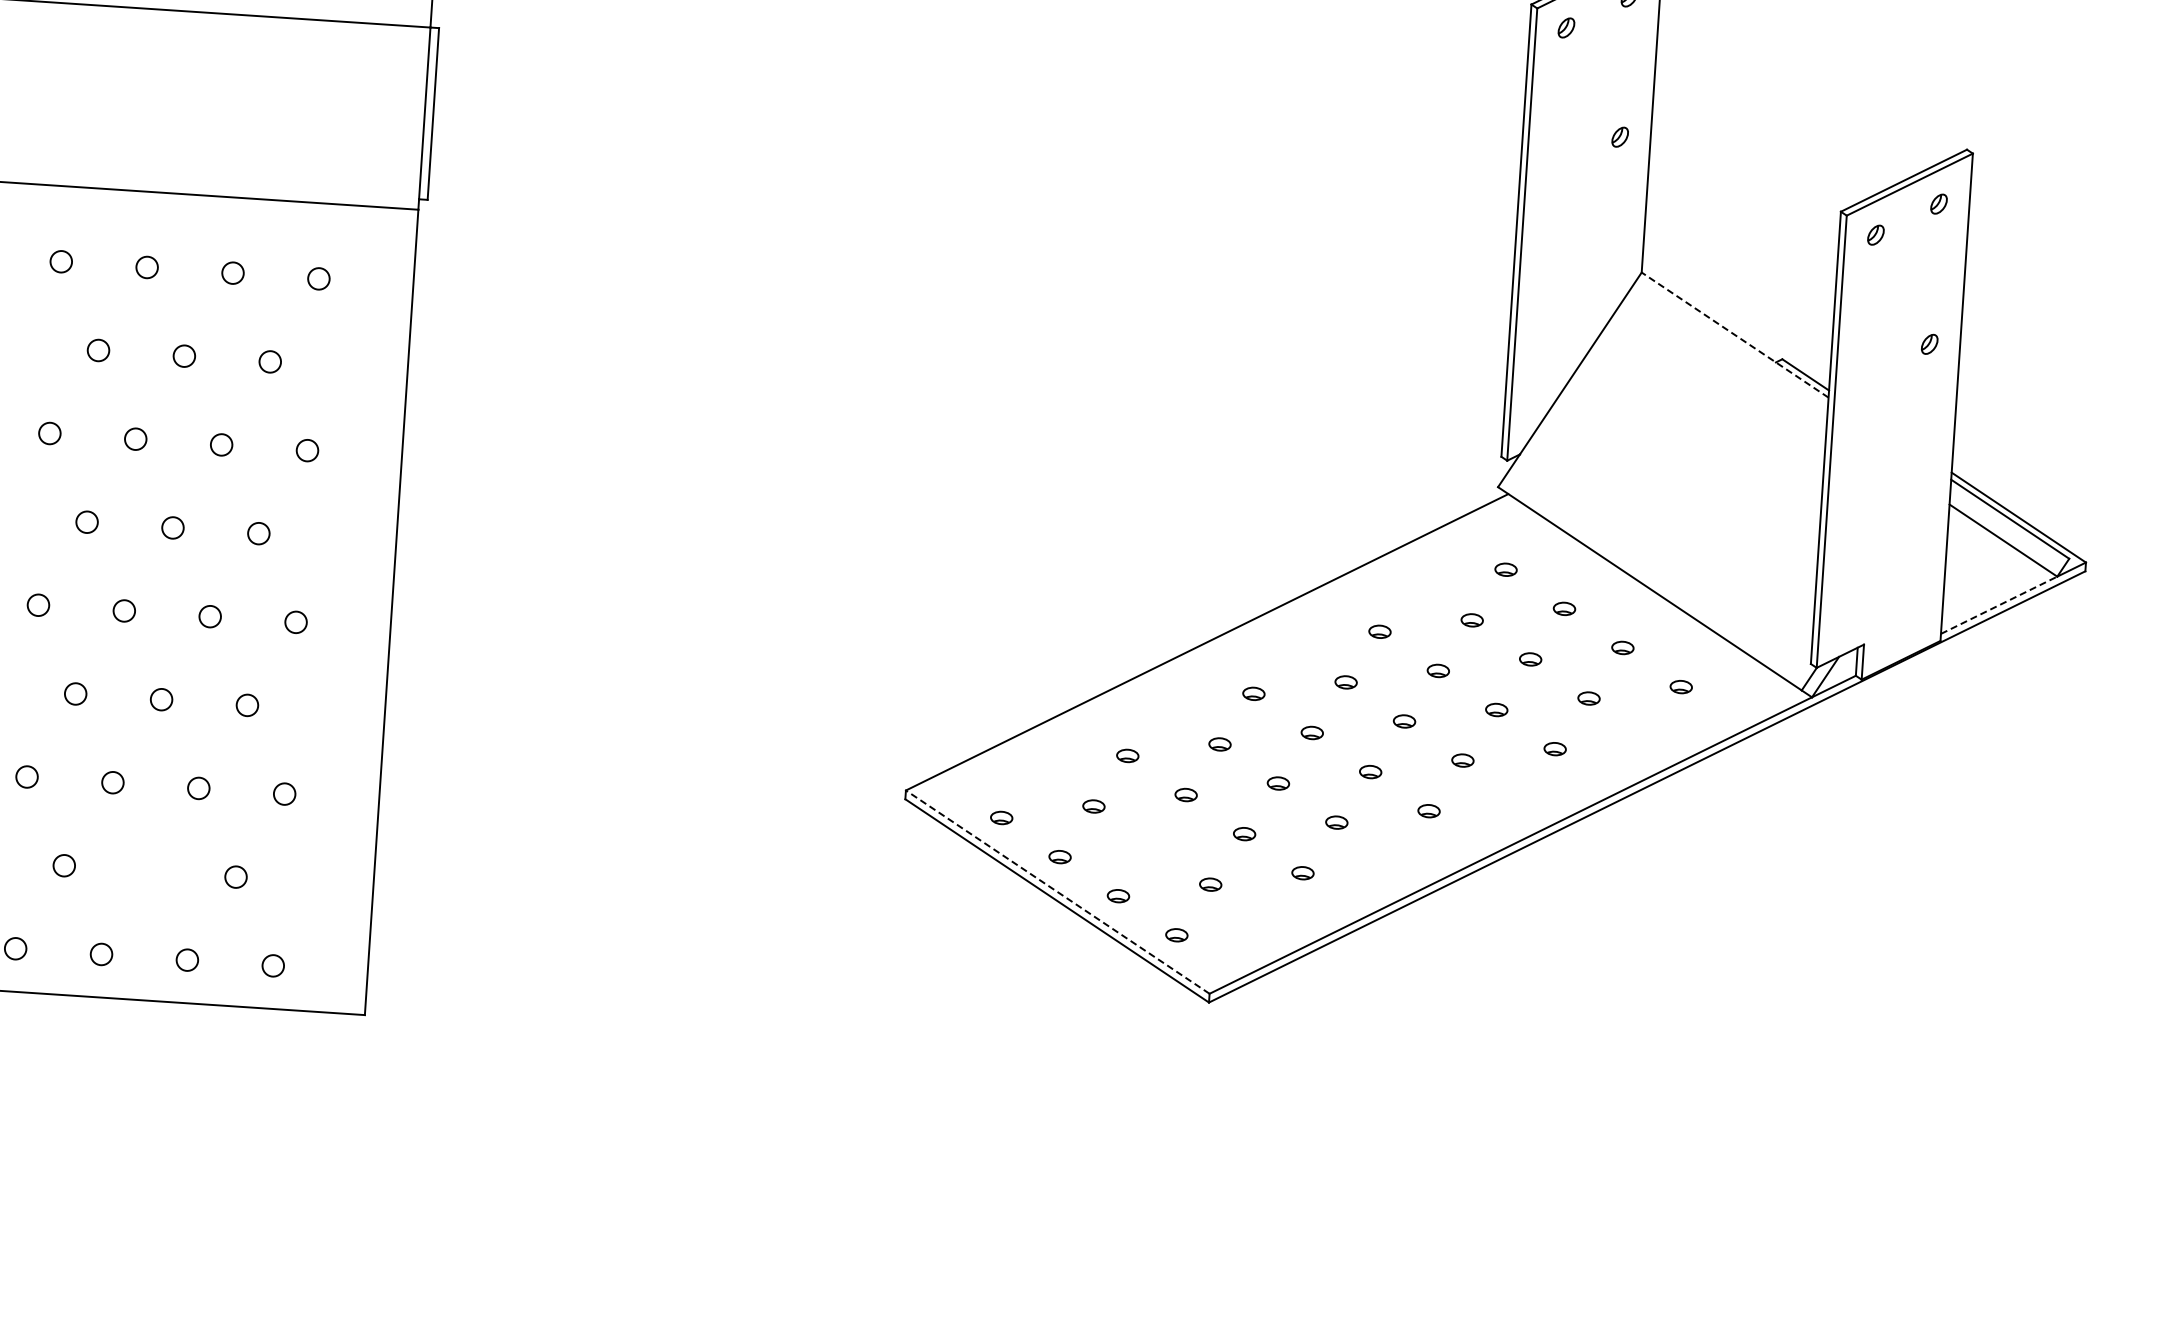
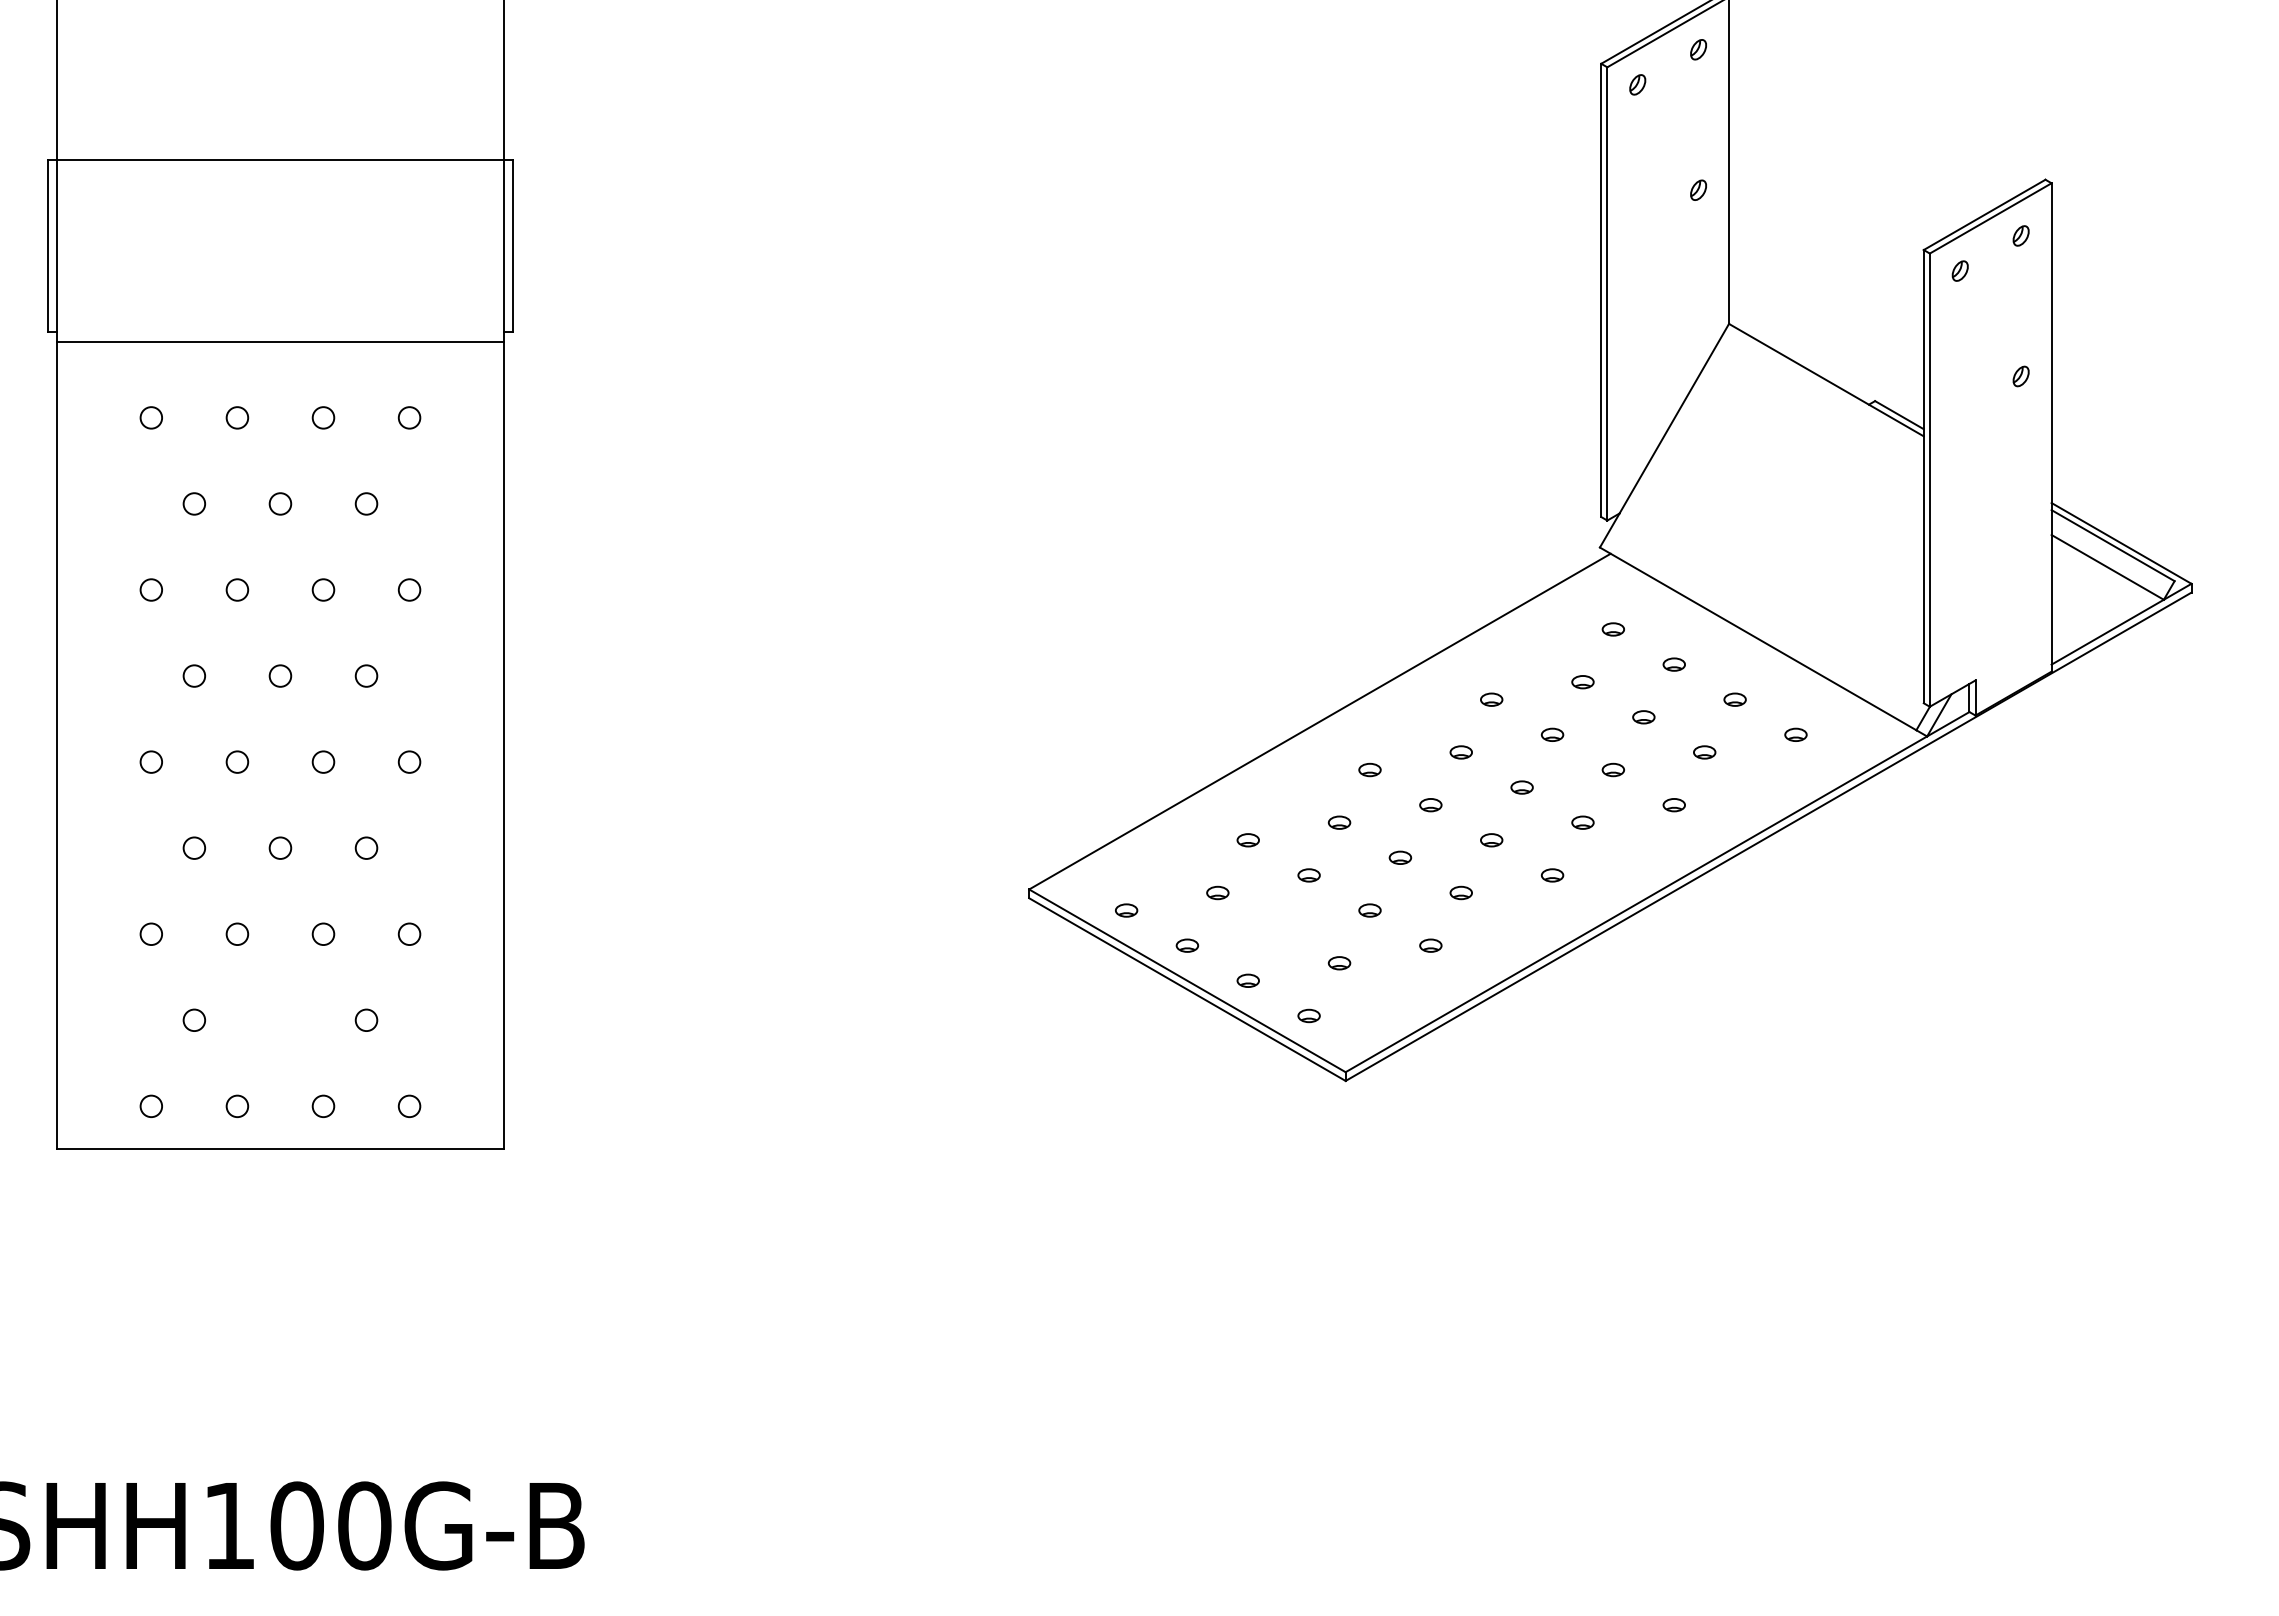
line: (1734, 334) -> (1825, 379), dashed -> solid
line: (1998, 605) -> (2107, 632), dashed -> solid
line: (1057, 891) -> (1187, 980), dashed -> solid

